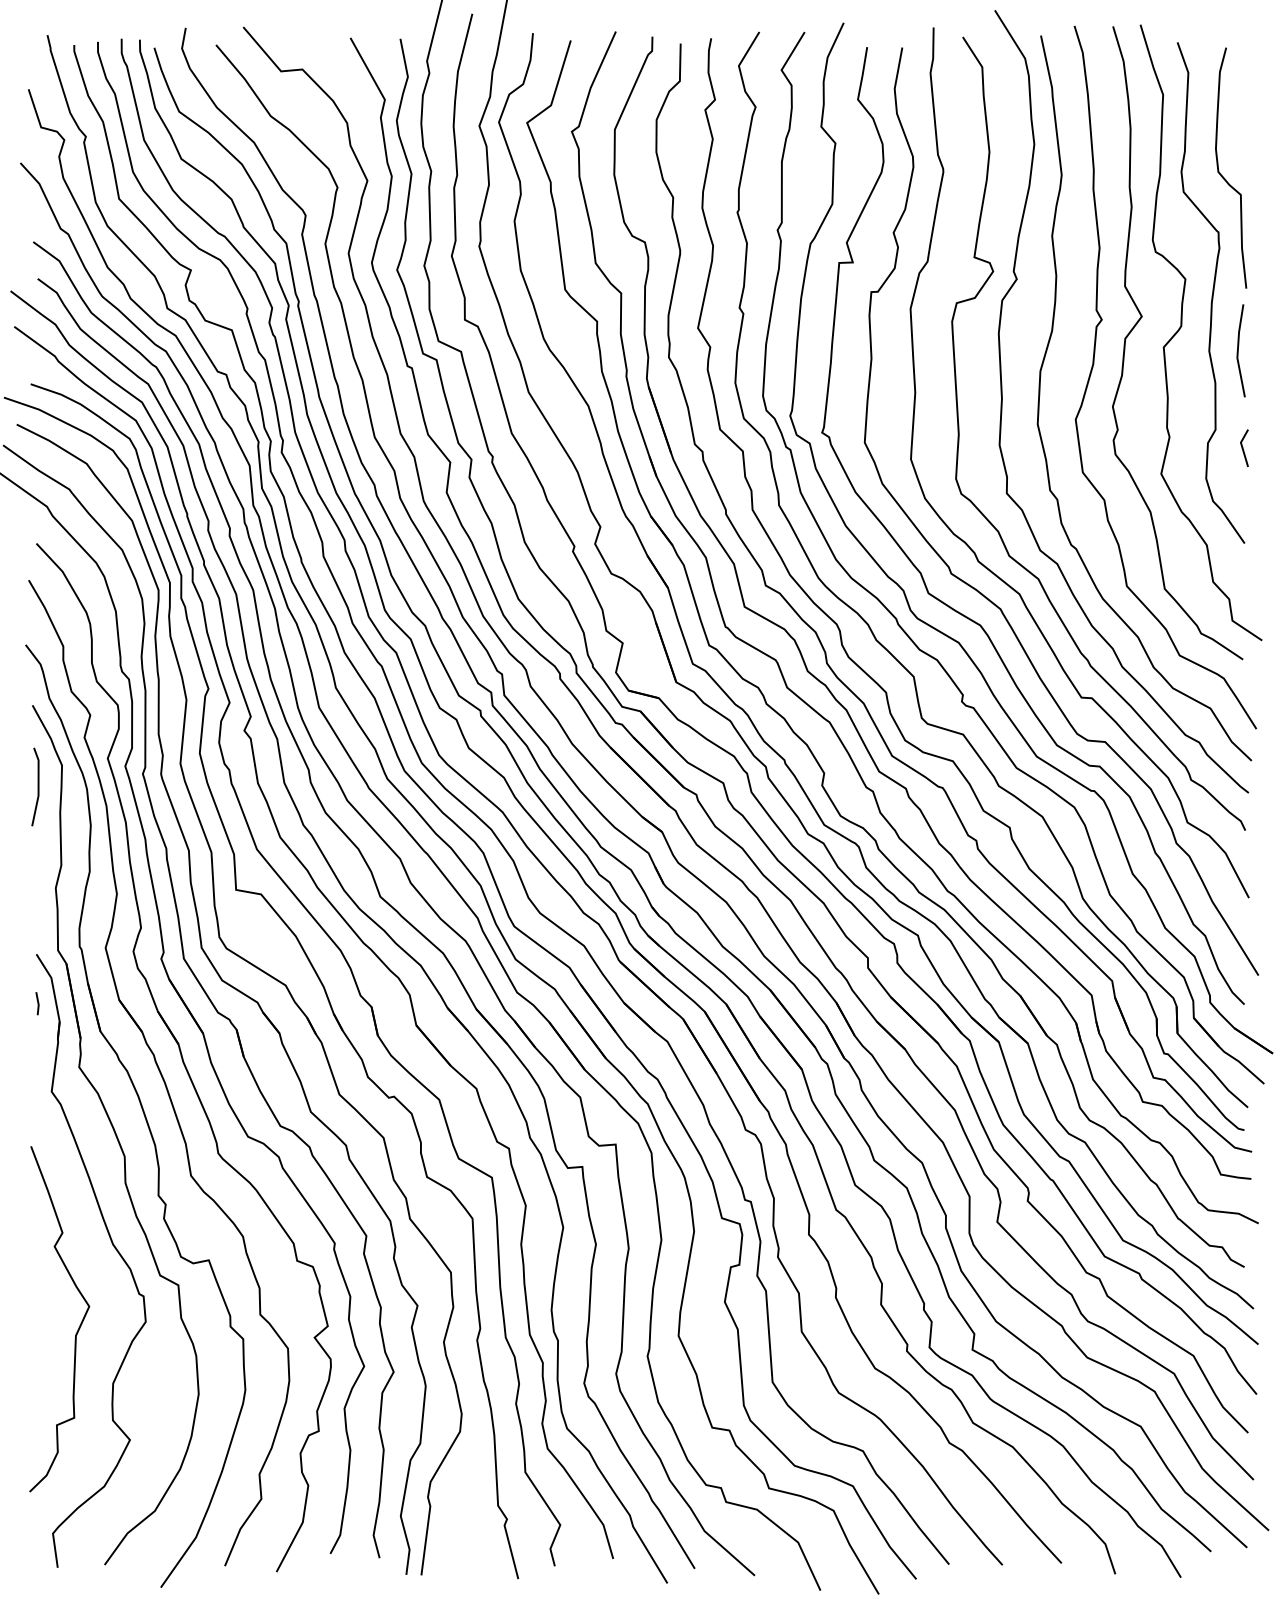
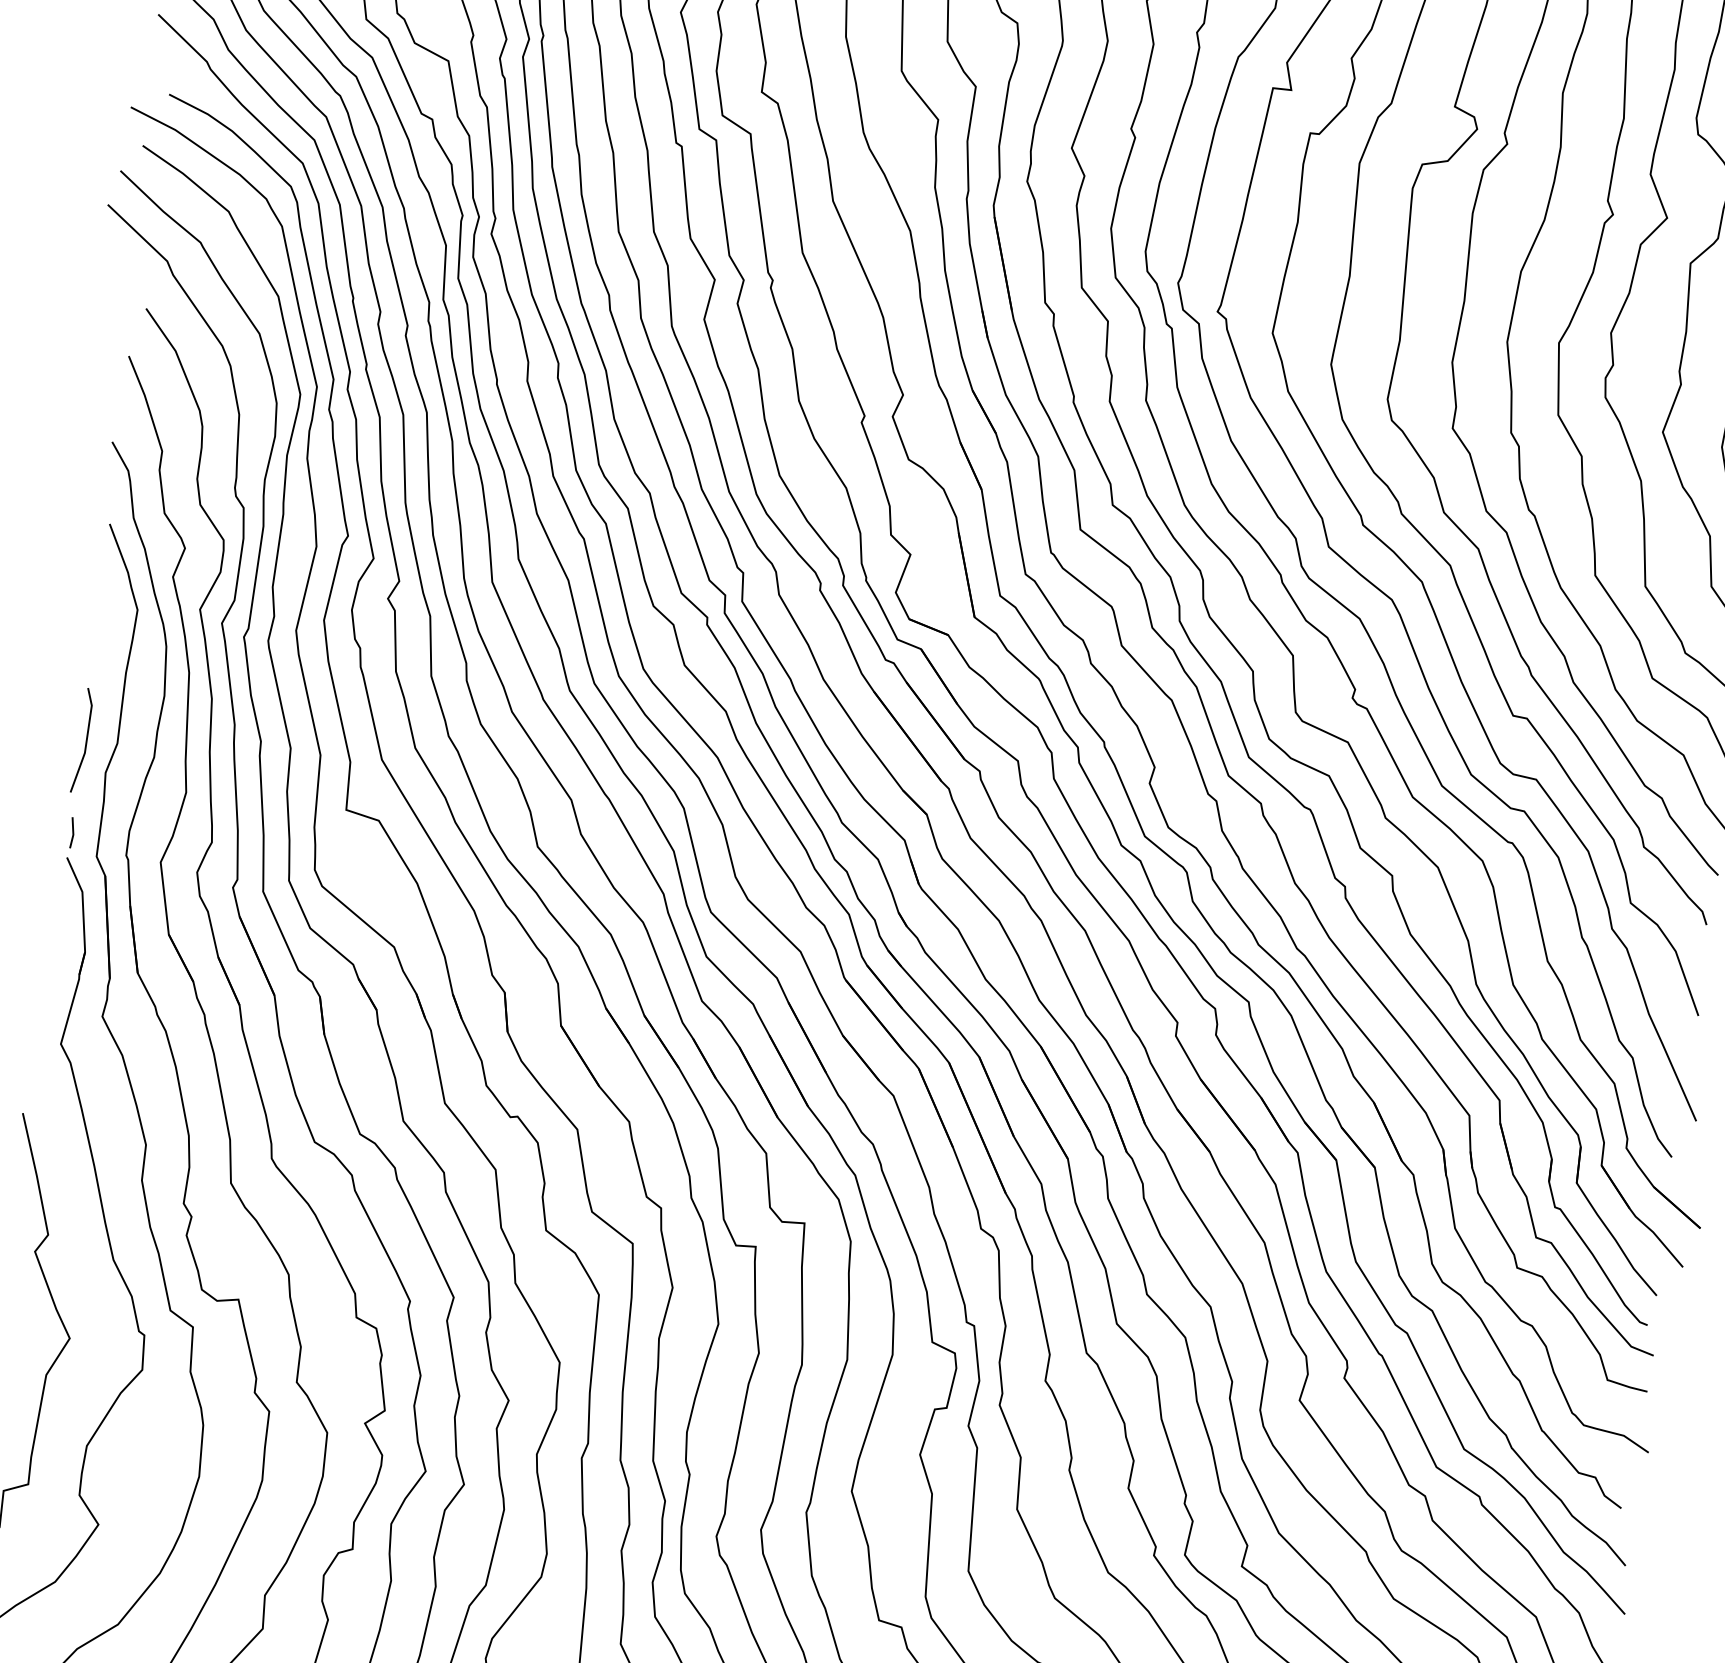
line: (37, 786) -> (85, 740), moved
line: (37, 1003) -> (72, 832), moved

